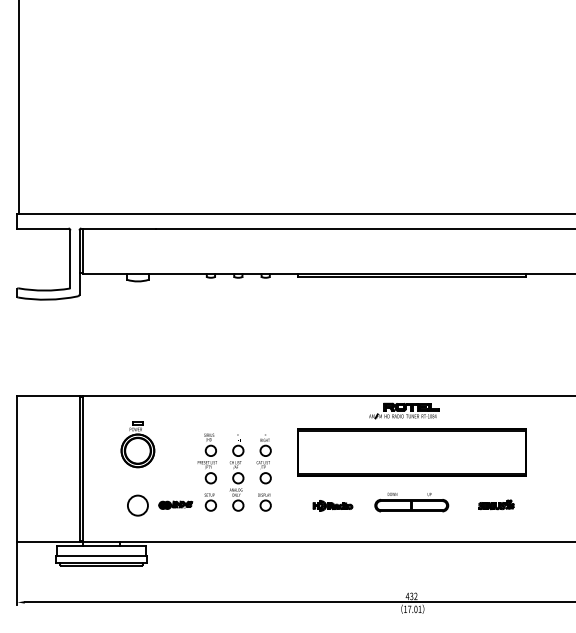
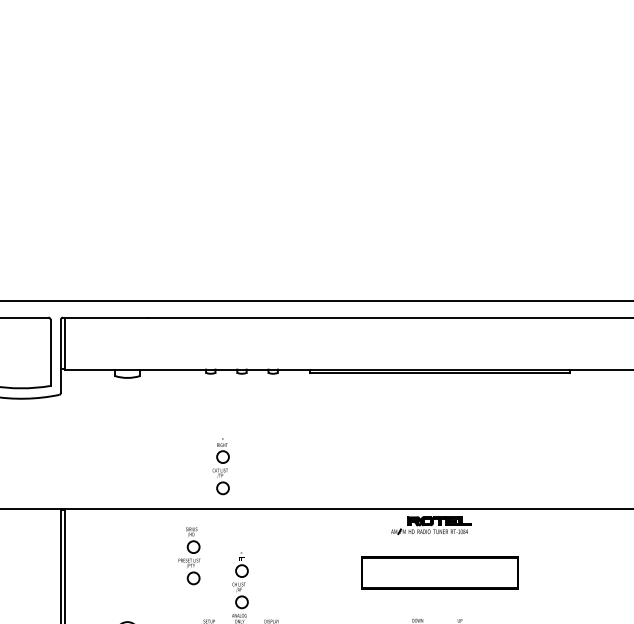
part: (137, 444) -> (127, 563), removed
part: (411, 452) -> (439, 572), size x0.6
part: (206, 458) -> (188, 555), moved
part: (263, 459) -> (220, 466), moved

